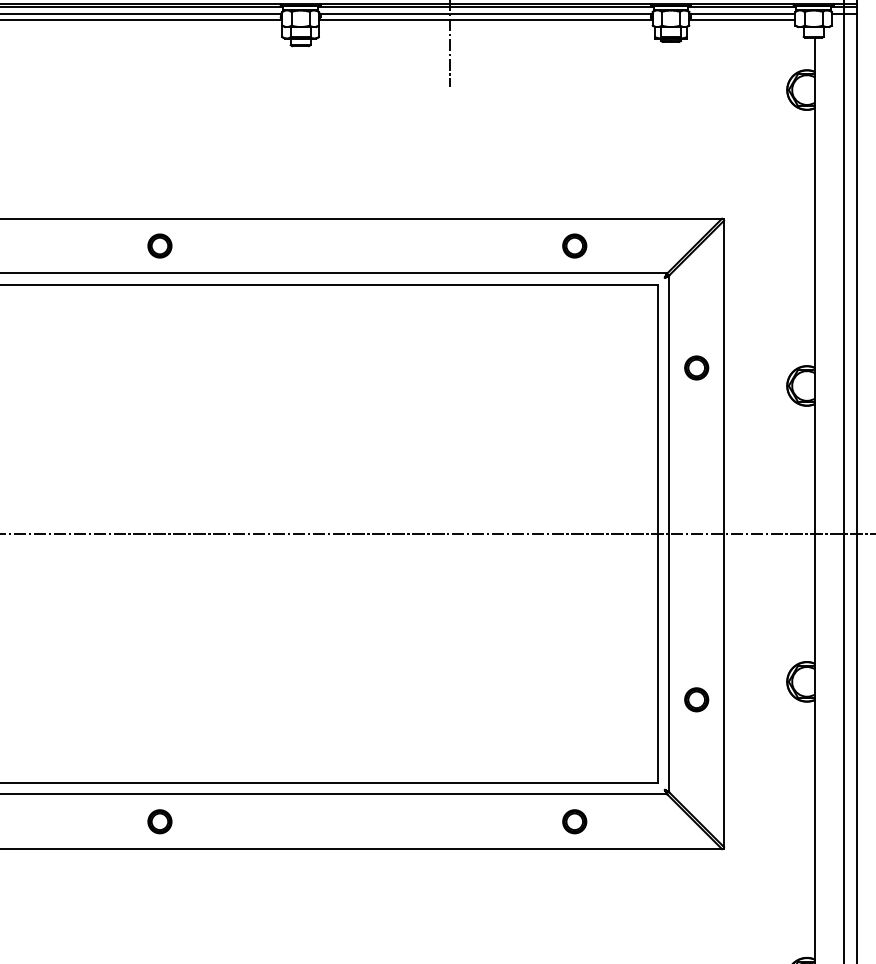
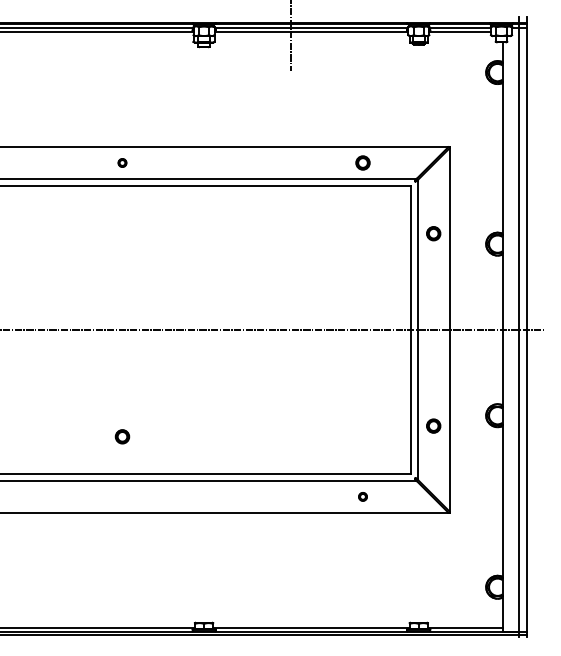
part: (159, 245) -> (122, 162), size x0.6
part: (159, 821) -> (122, 436), moved
circle: (573, 821) -> (362, 496), size x0.6

